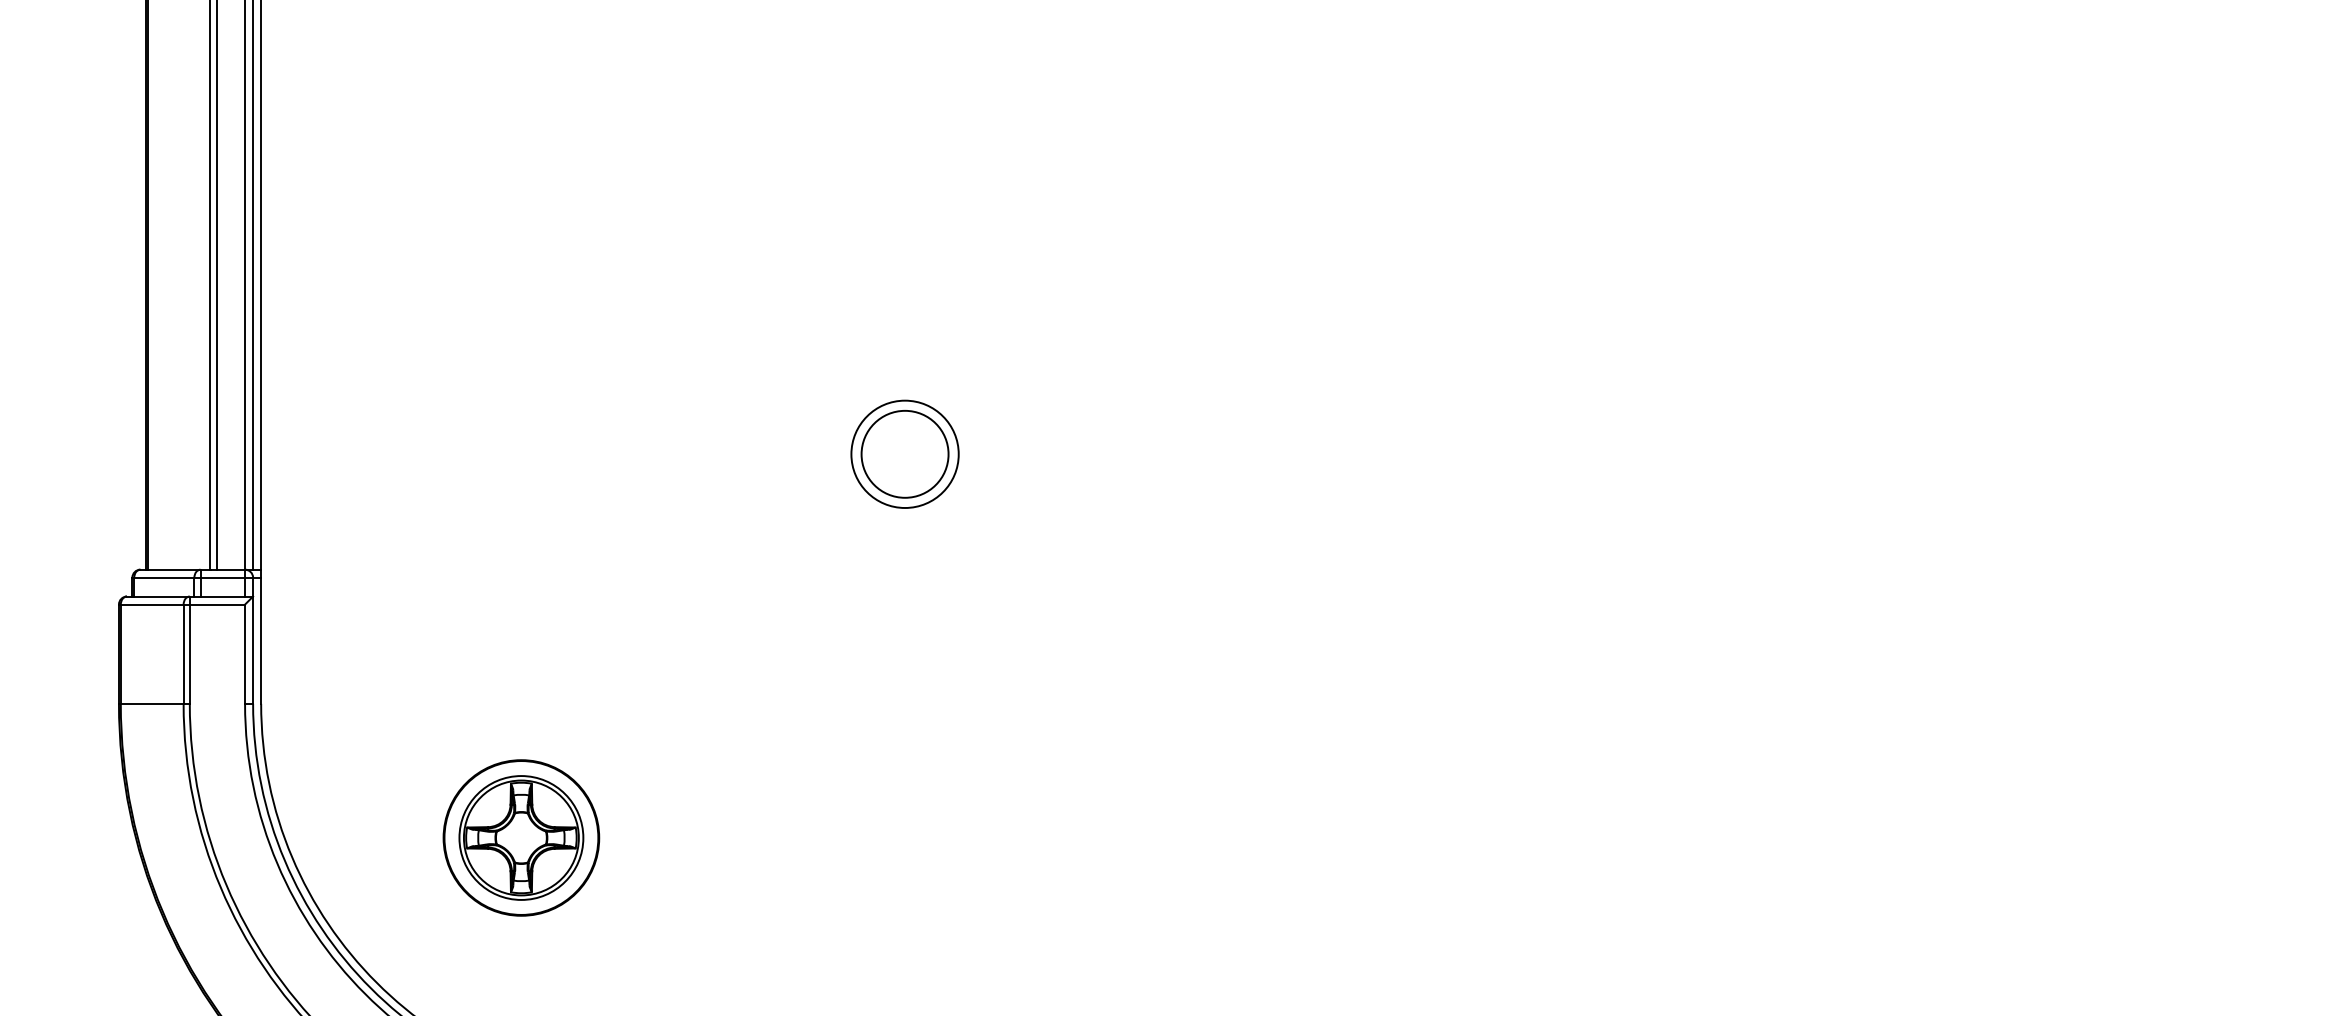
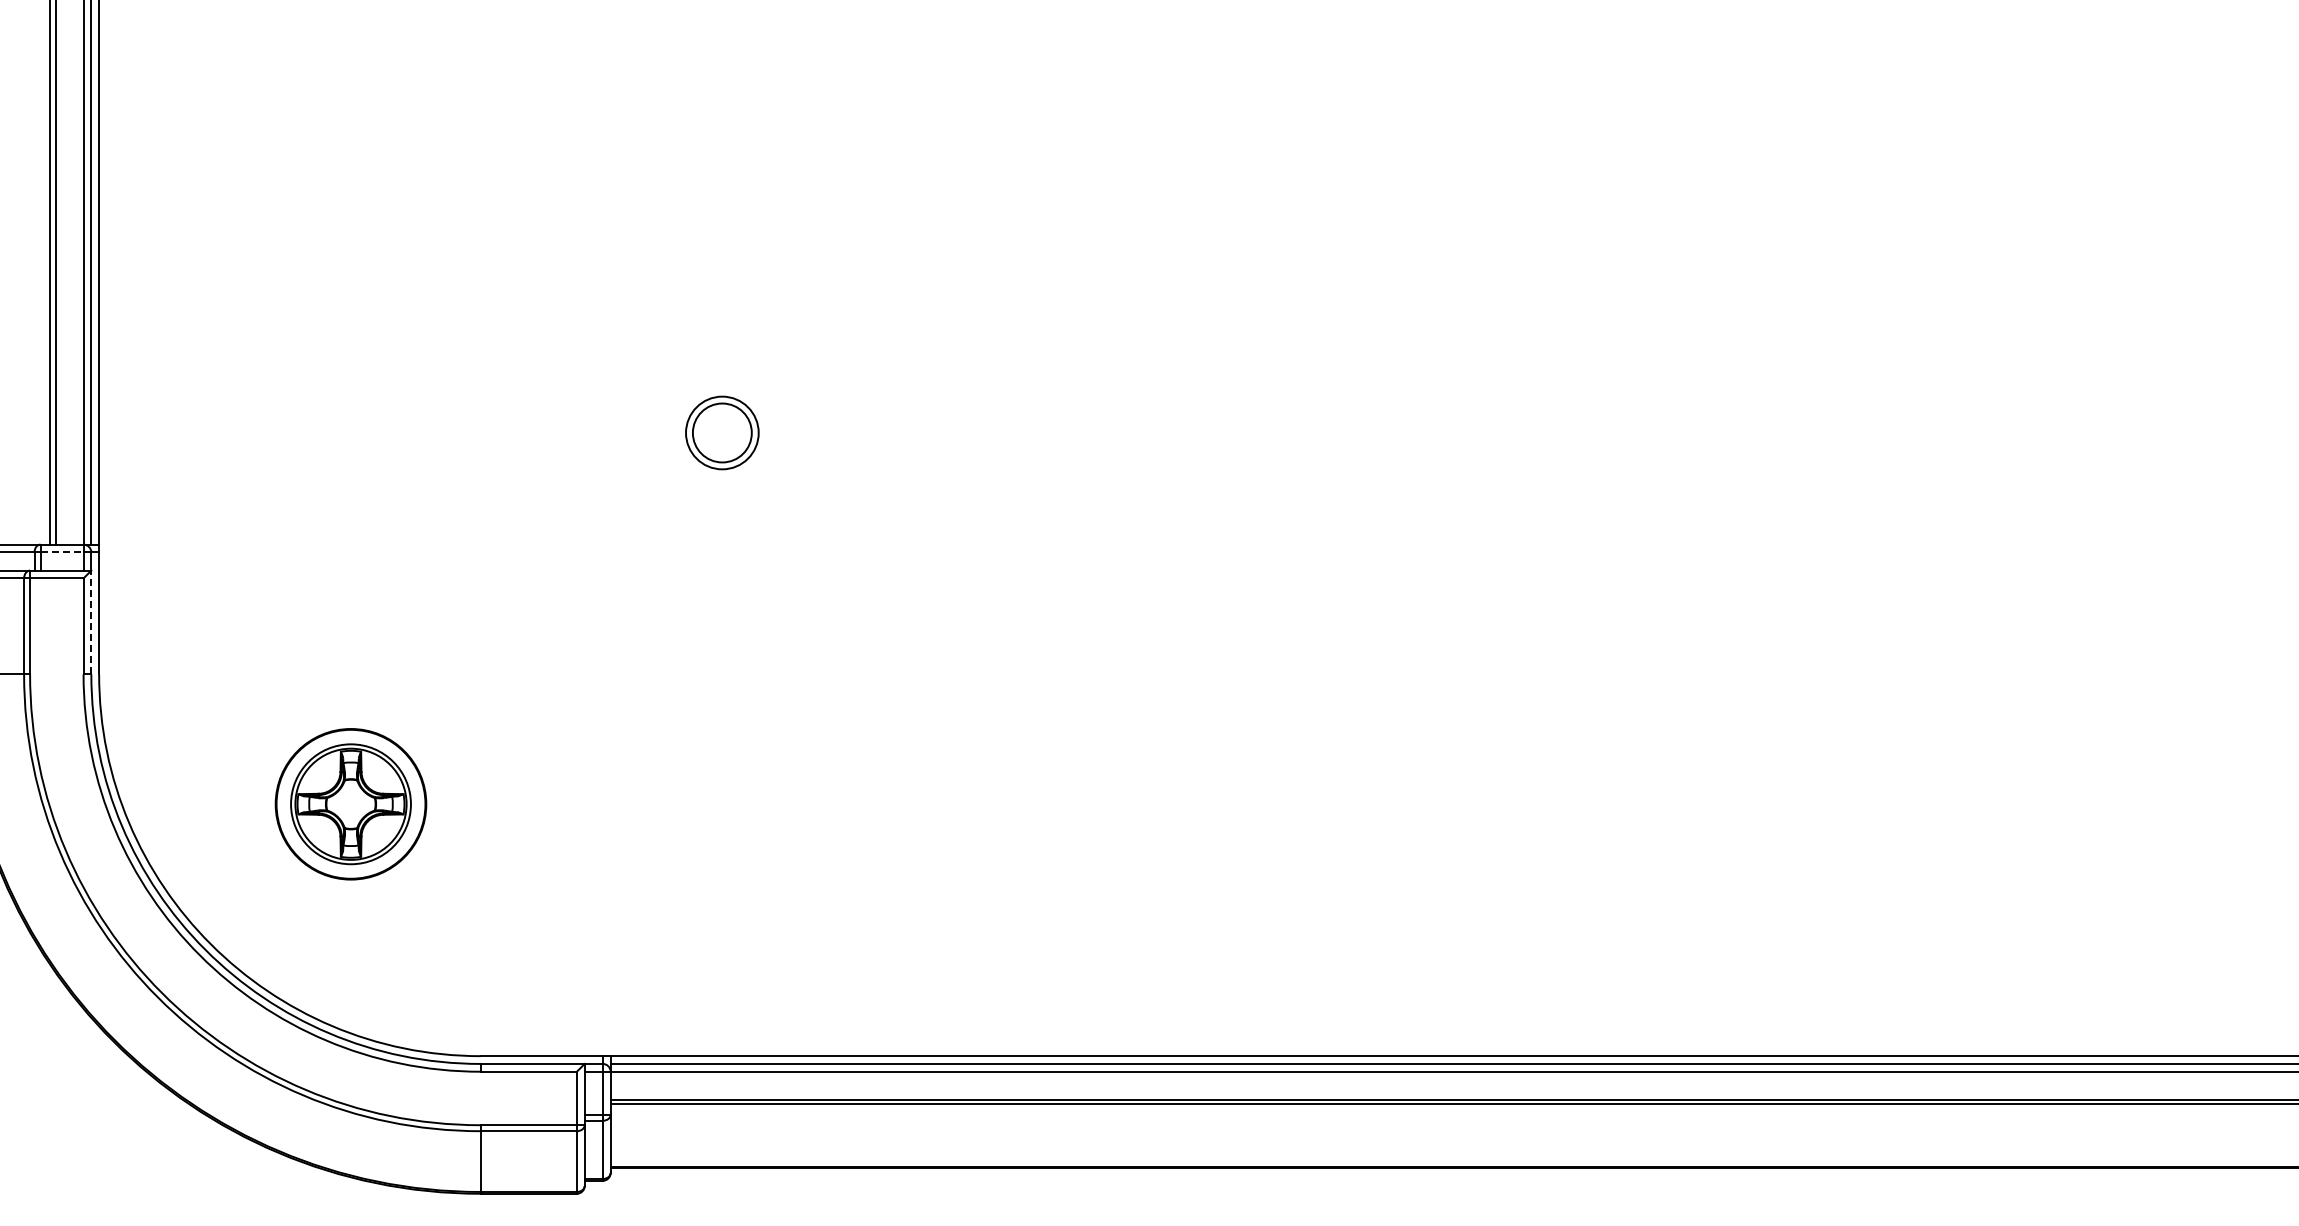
part: (905, 453) -> (722, 432), size x0.7
line: (223, 577) -> (62, 552), solid -> dashed
line: (253, 650) -> (91, 622), solid -> dashed

